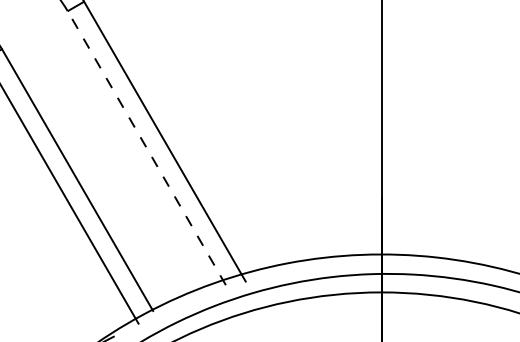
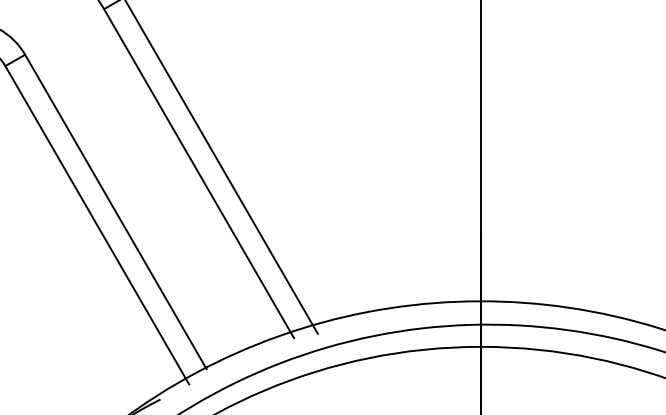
line: (147, 148) -> (199, 173), dashed -> solid

